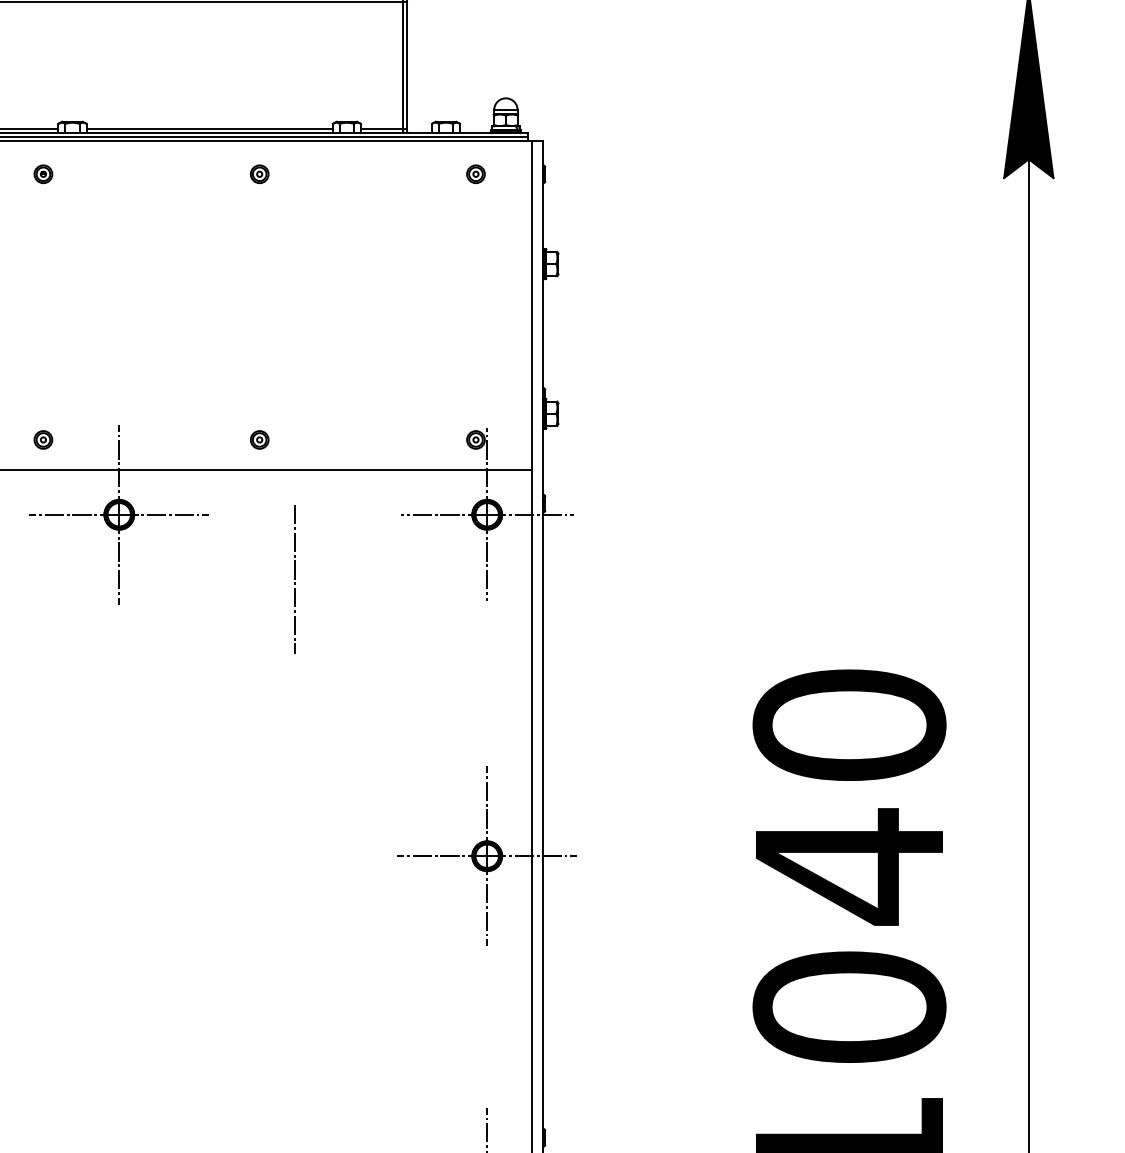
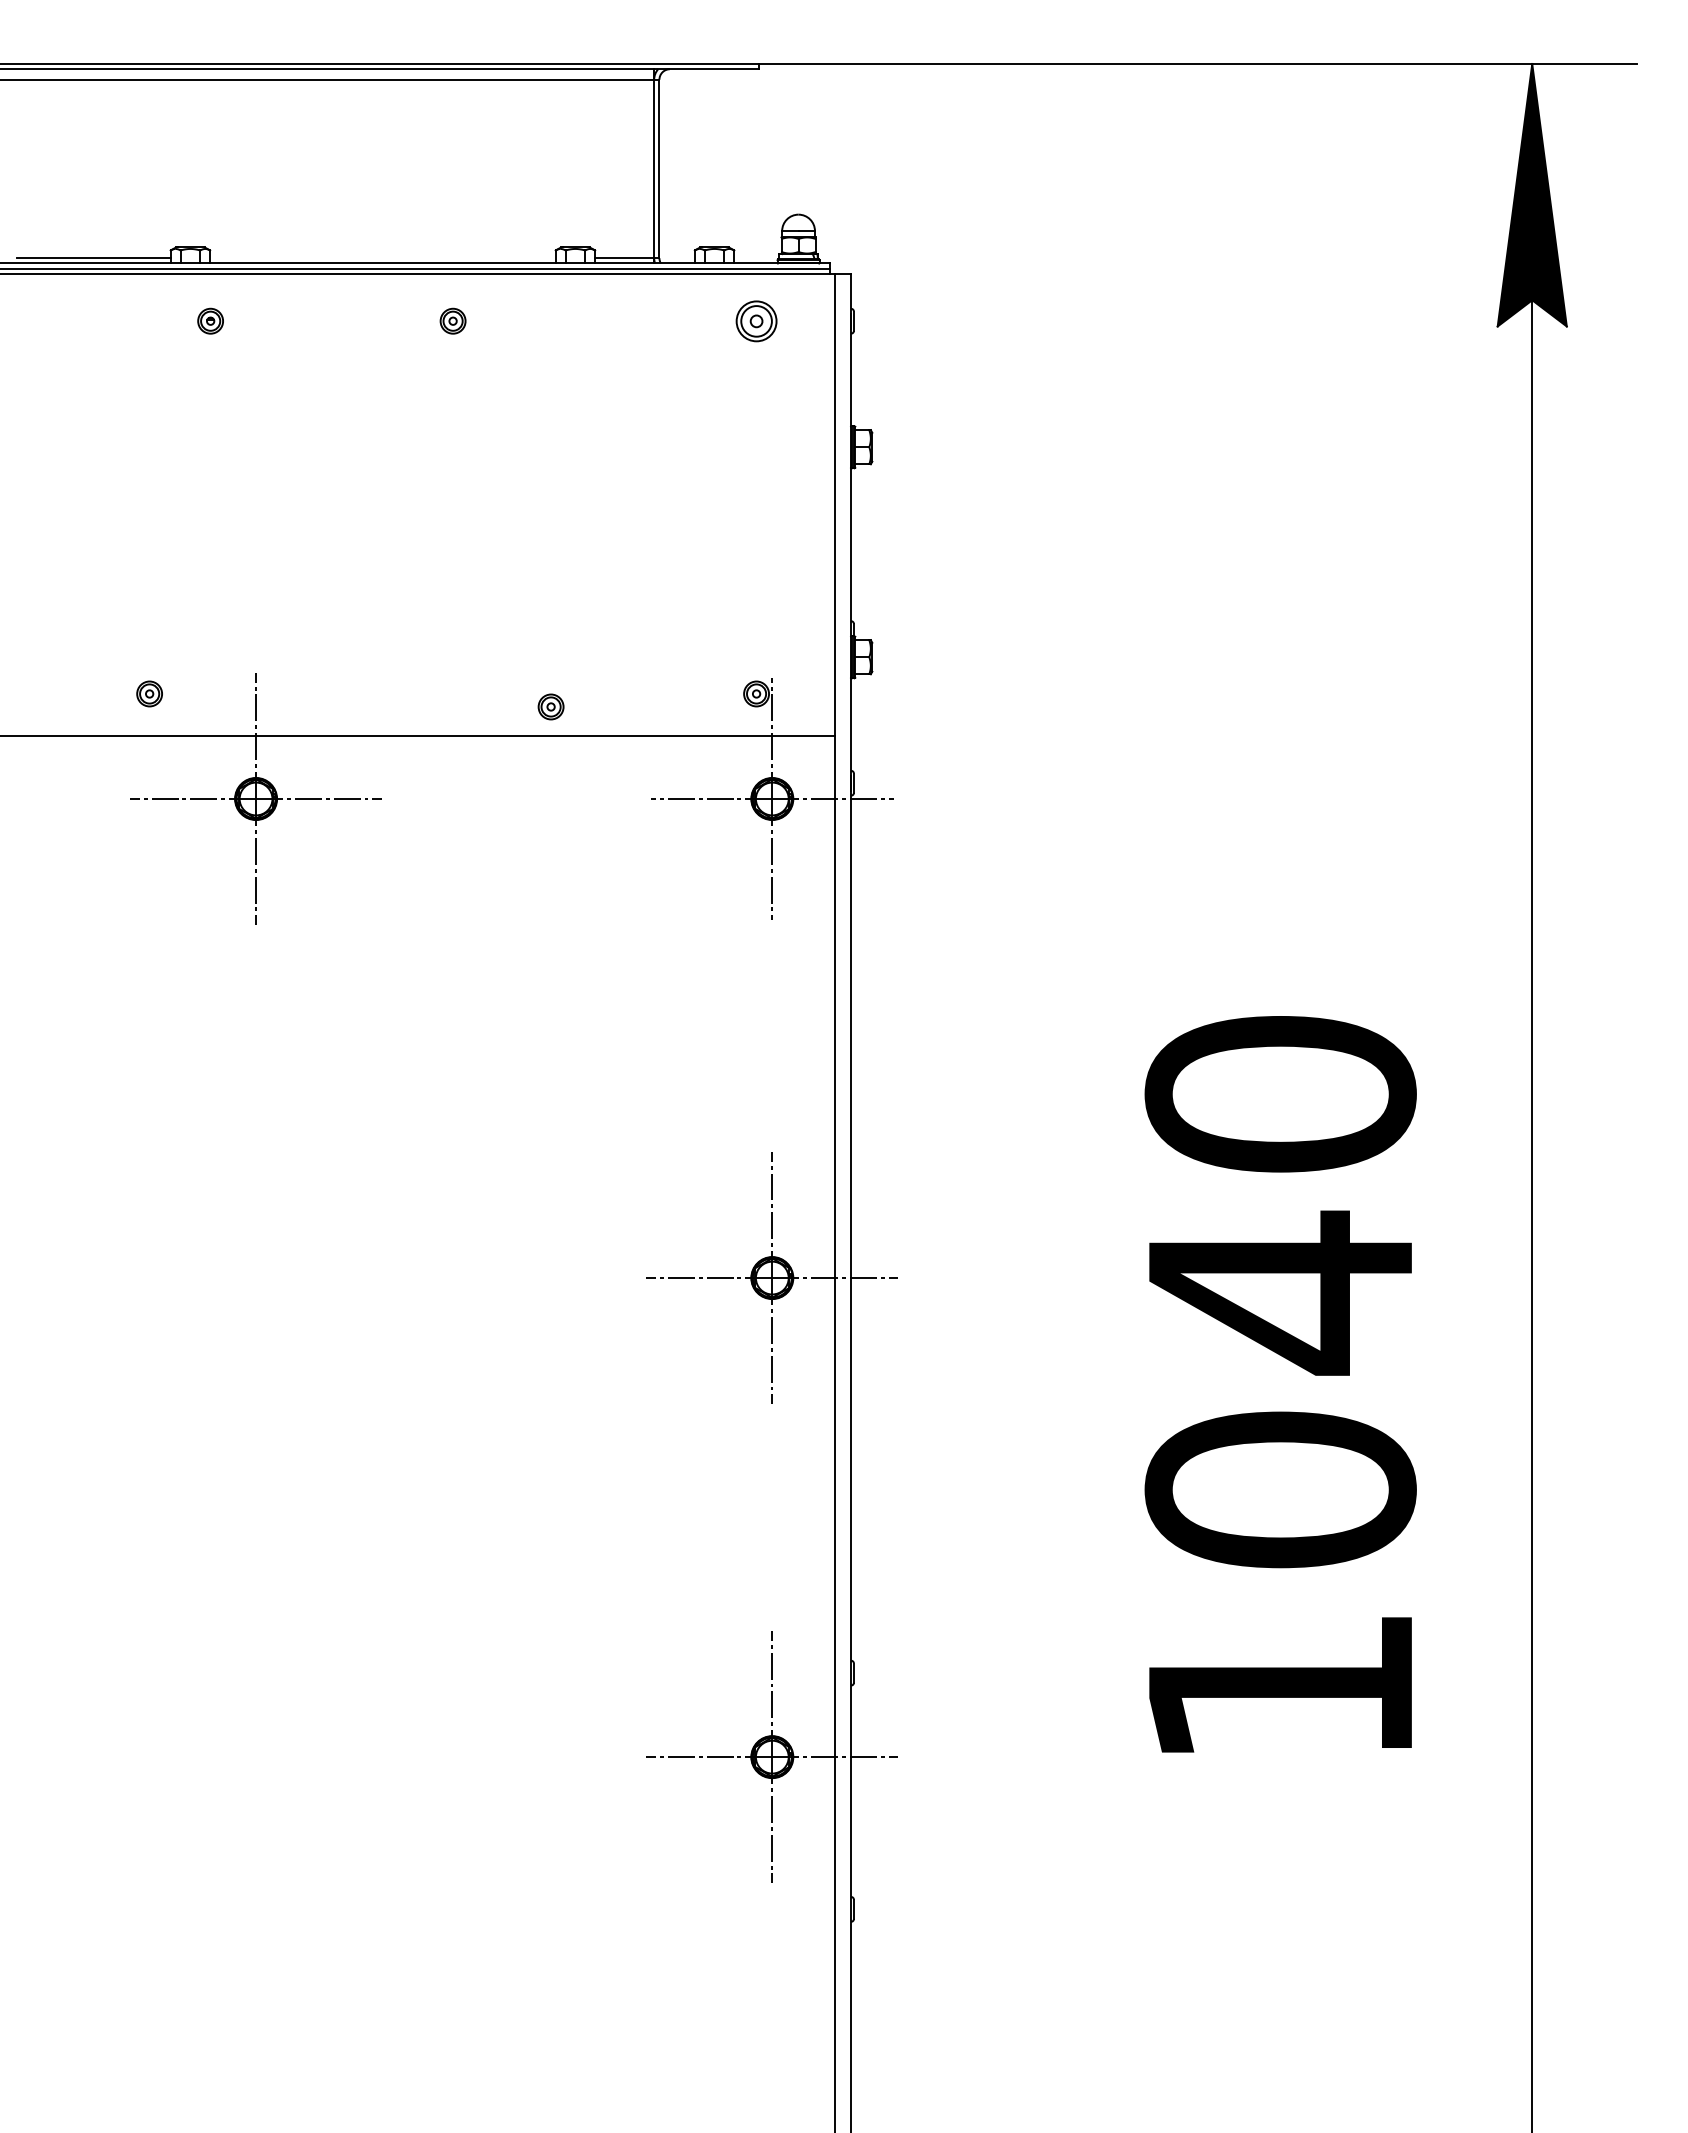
line: (209, 129) -> (382, 258), removed
part: (43, 173) -> (210, 320), moved
part: (475, 173) -> (756, 320), size x1.6
part: (259, 439) -> (550, 706), moved
line: (294, 579) -> (501, 889), removed

